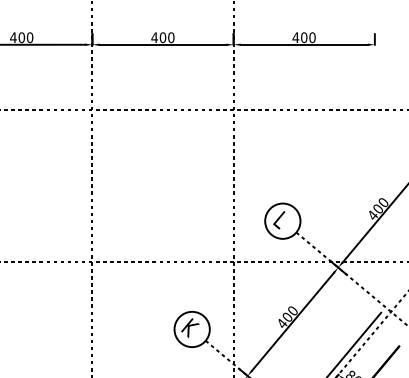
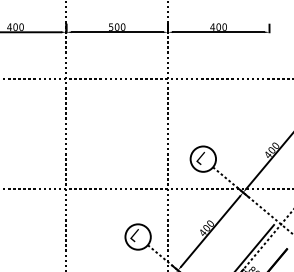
text: (154, 37) -> (111, 27), 400 -> 500
text: (190, 330) -> (136, 237), K -> L

